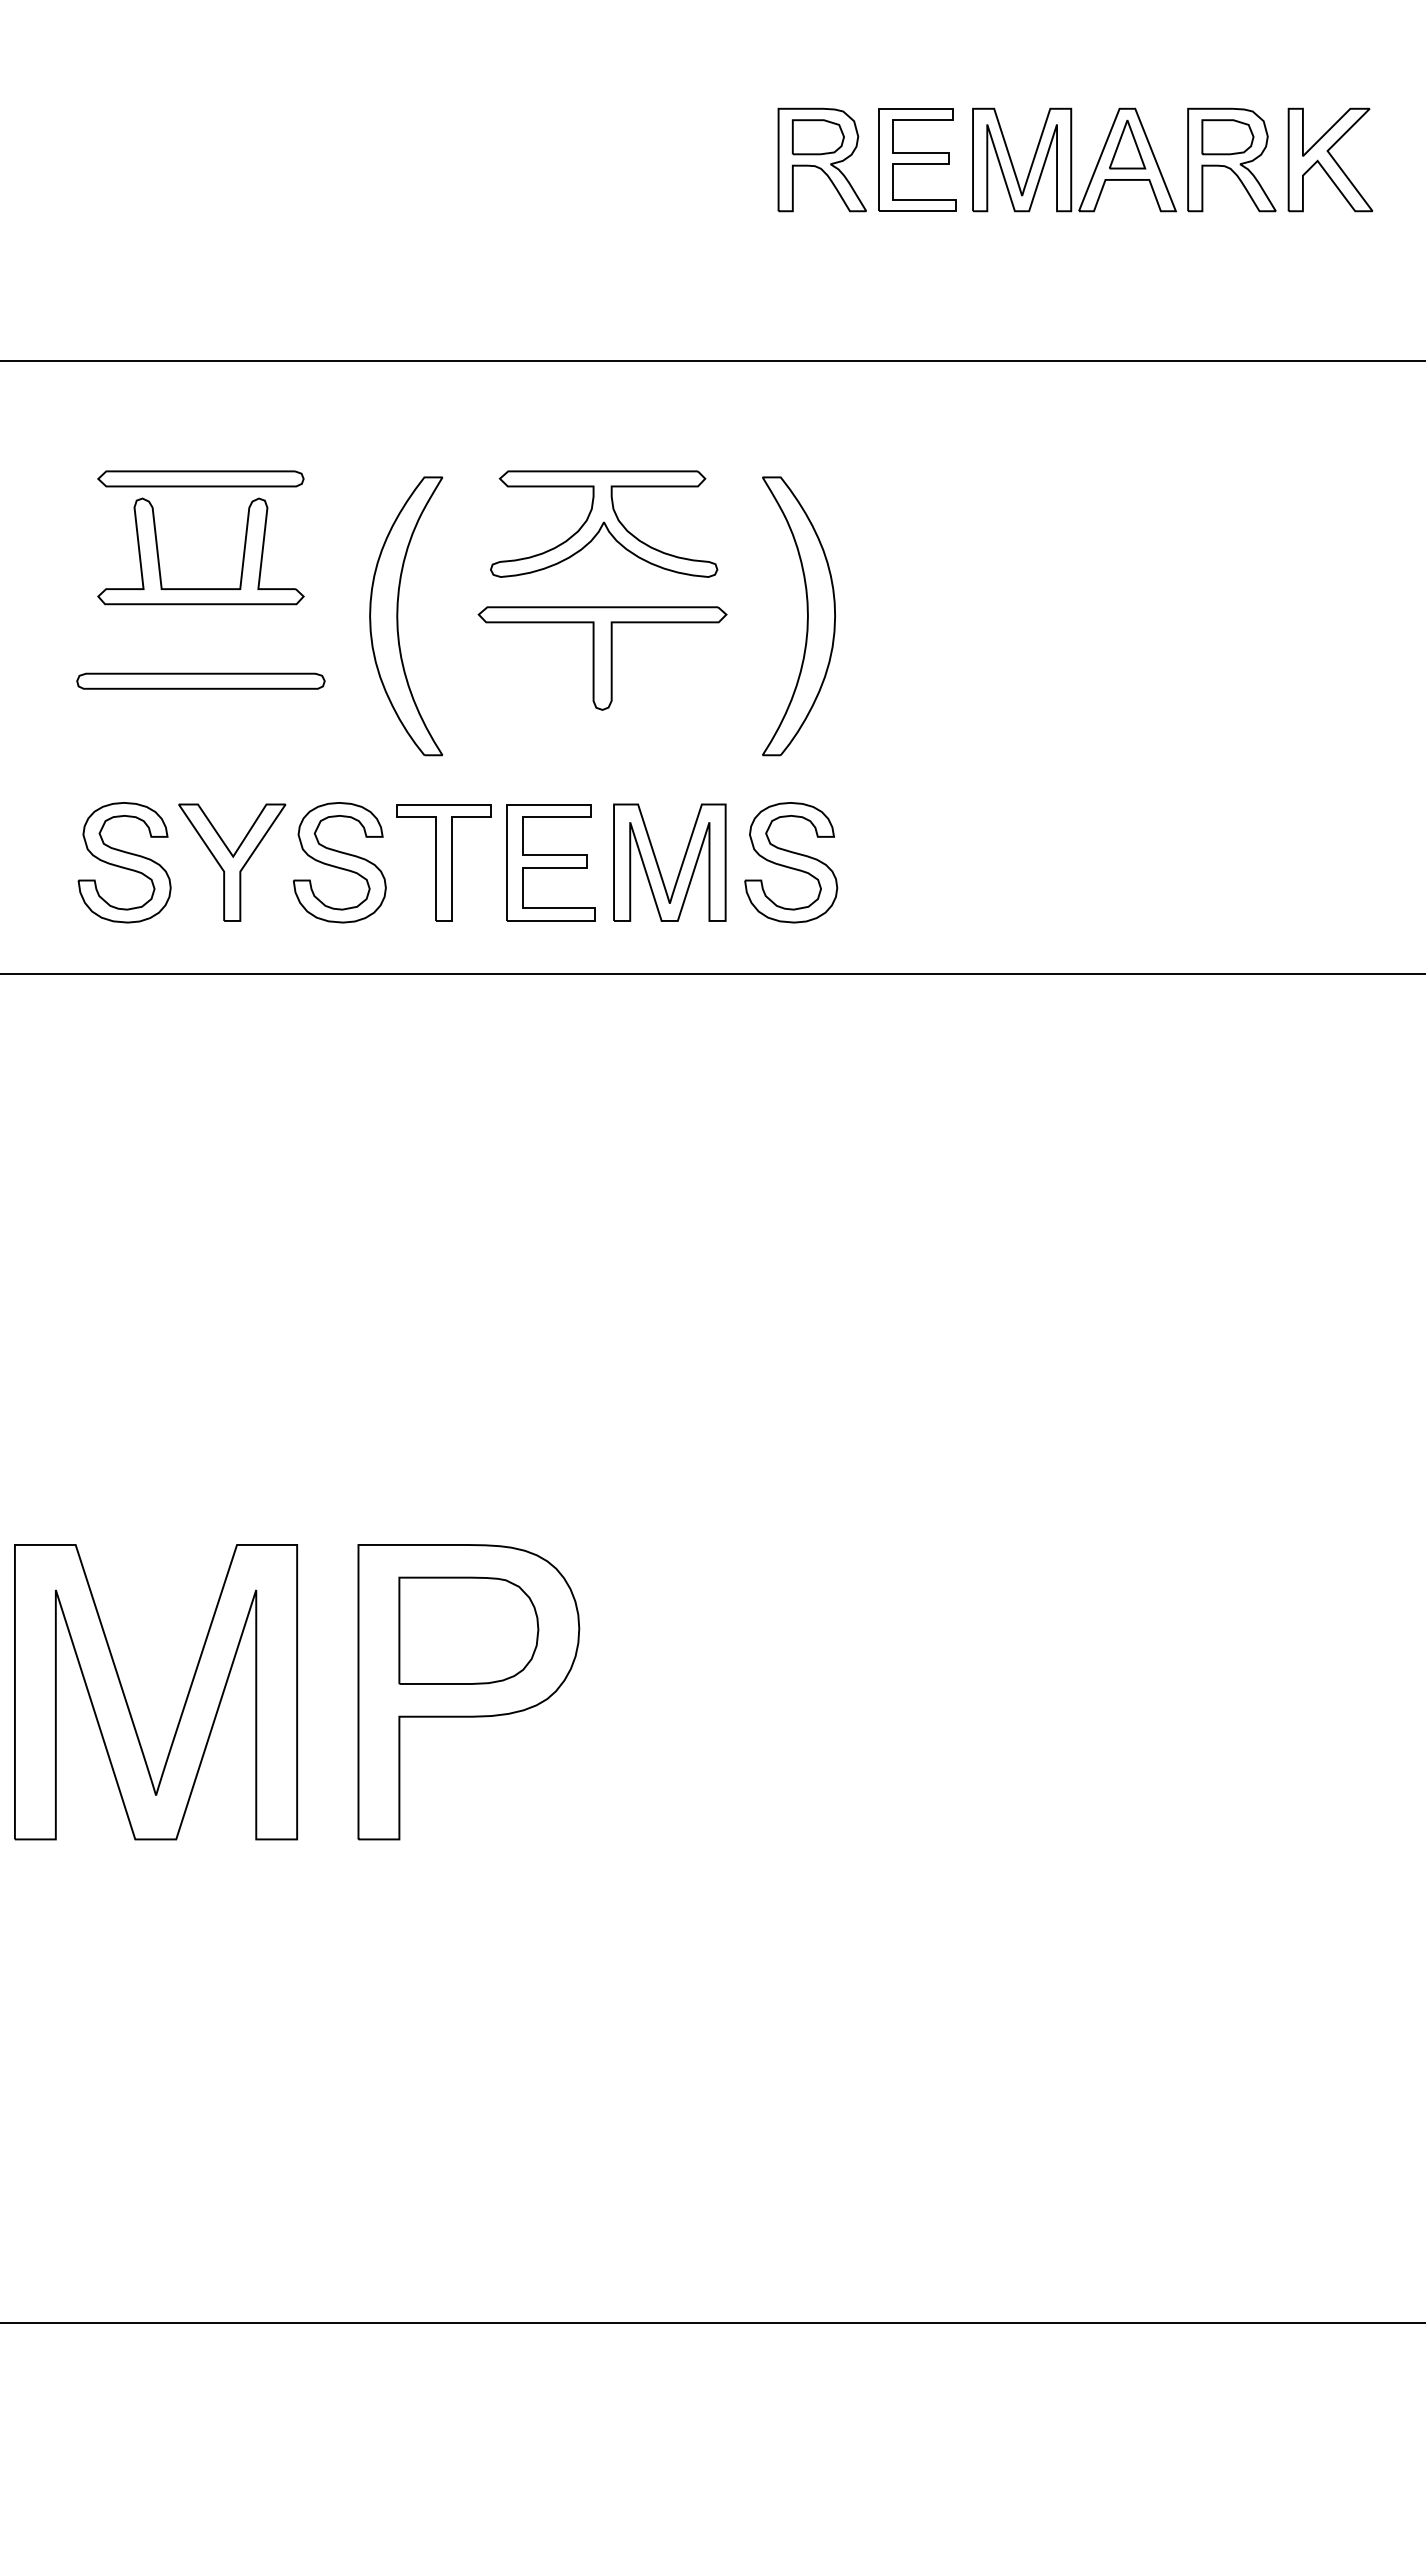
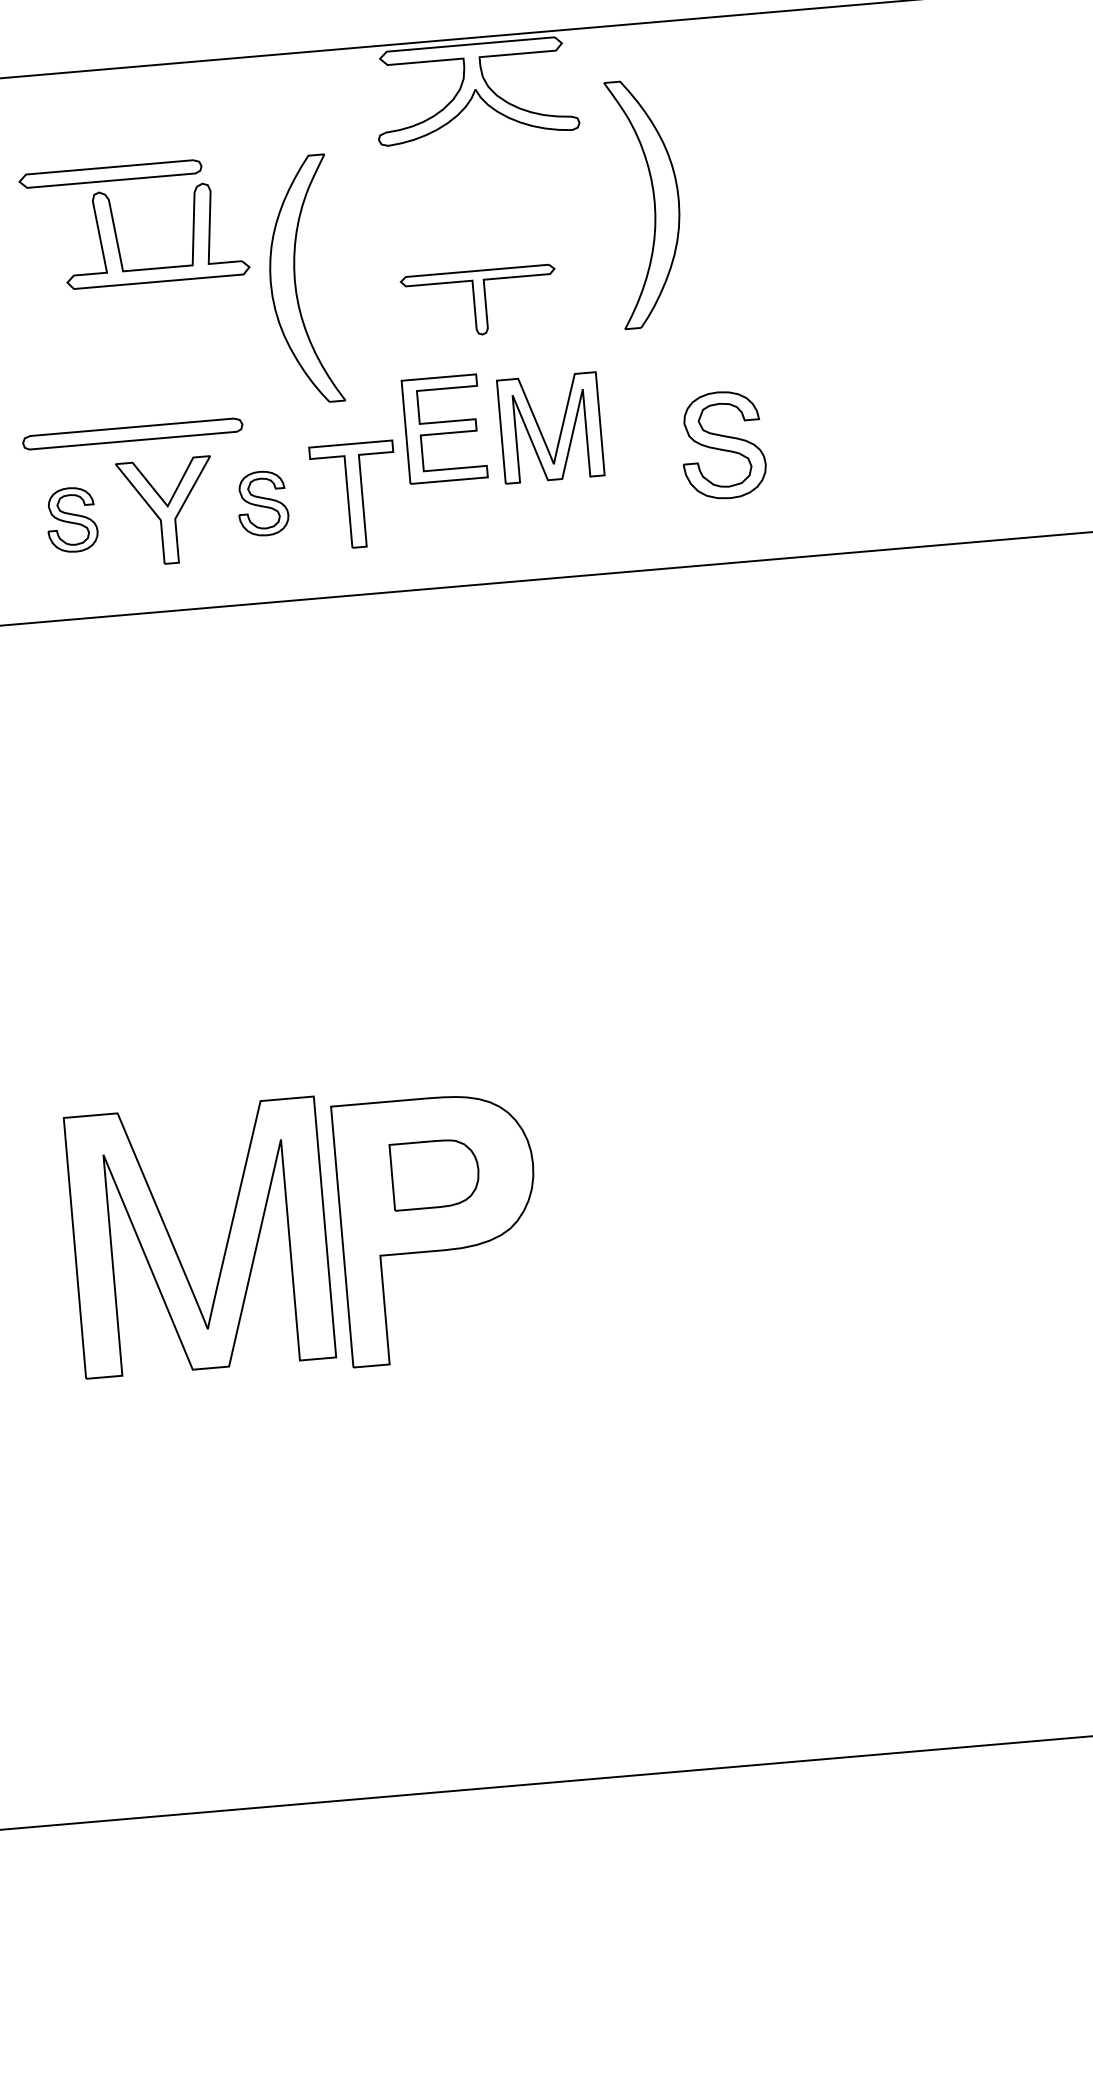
part: (604, 523) -> (476, 90), moved
part: (200, 588) -> (157, 267), moved
part: (806, 620) -> (653, 206), moved
part: (602, 658) -> (479, 302), size x0.7
part: (200, 680) -> (132, 433), moved
part: (124, 862) -> (71, 519), size x0.6
part: (339, 862) -> (262, 503), size x0.6
part: (550, 862) -> (444, 428), moved
part: (791, 862) -> (723, 445), moved
part: (658, 864) -> (540, 430), moved
part: (468, 1630) -> (435, 1174), size x0.7
part: (127, 1701) -> (175, 1248), moved

